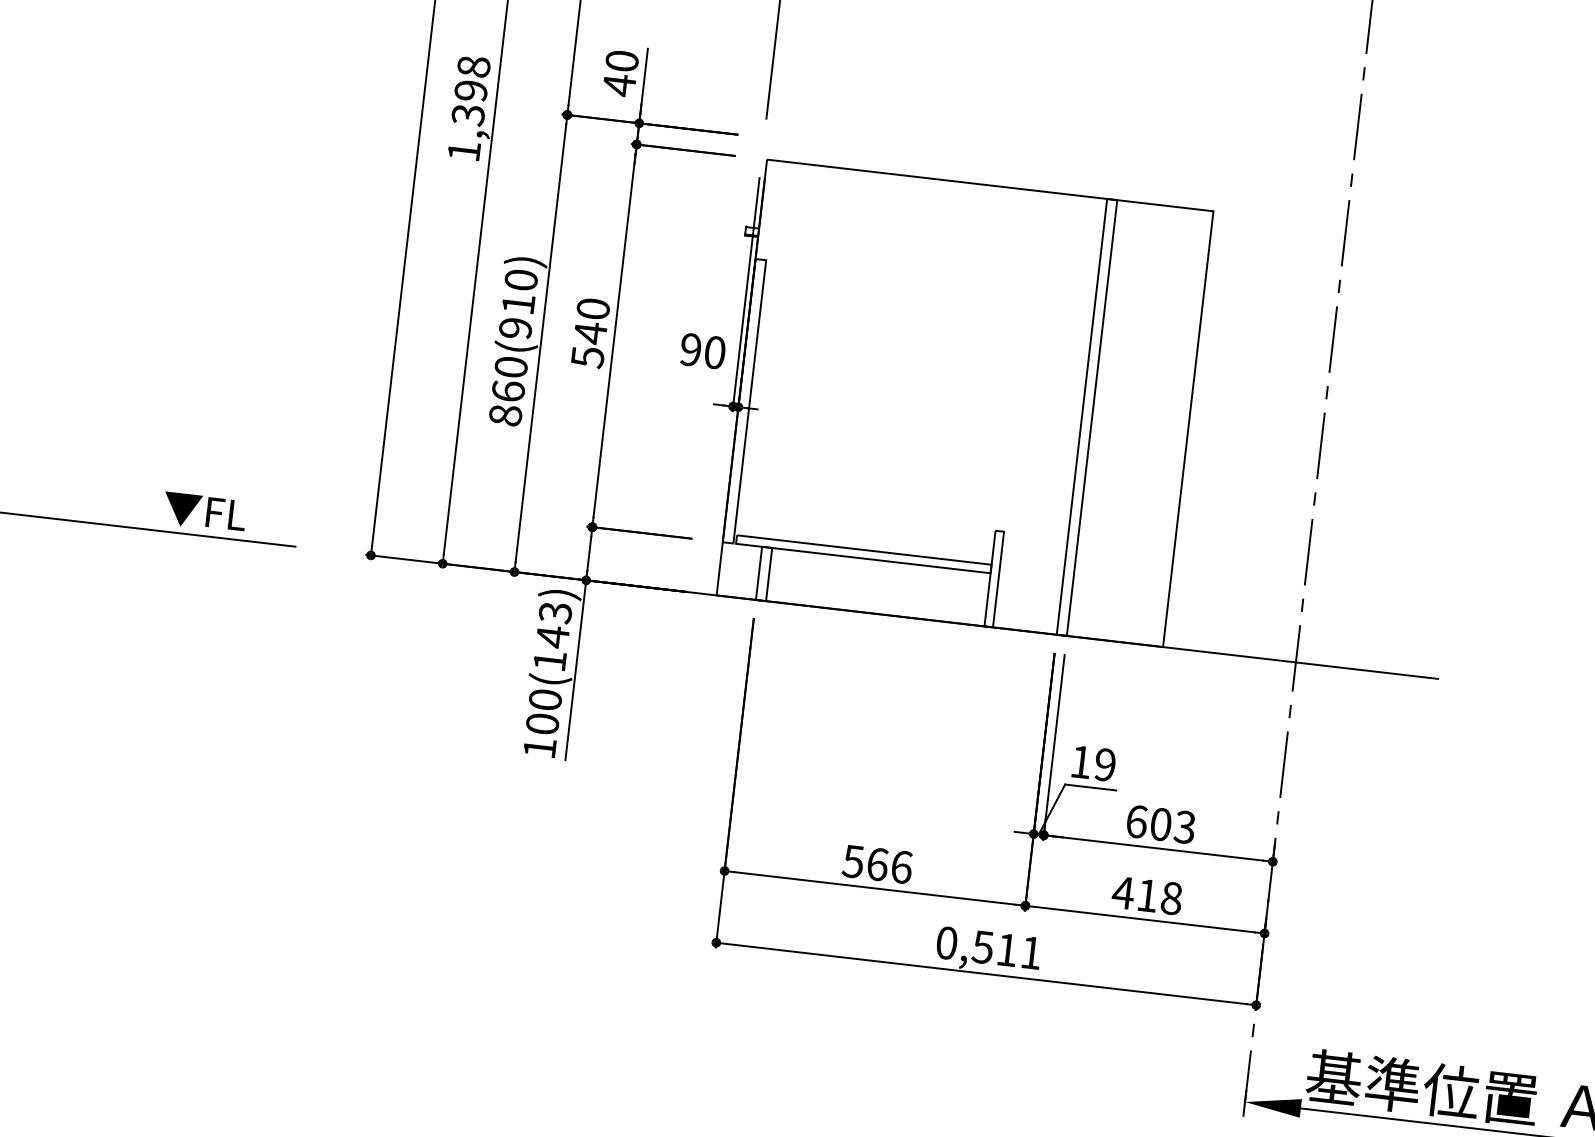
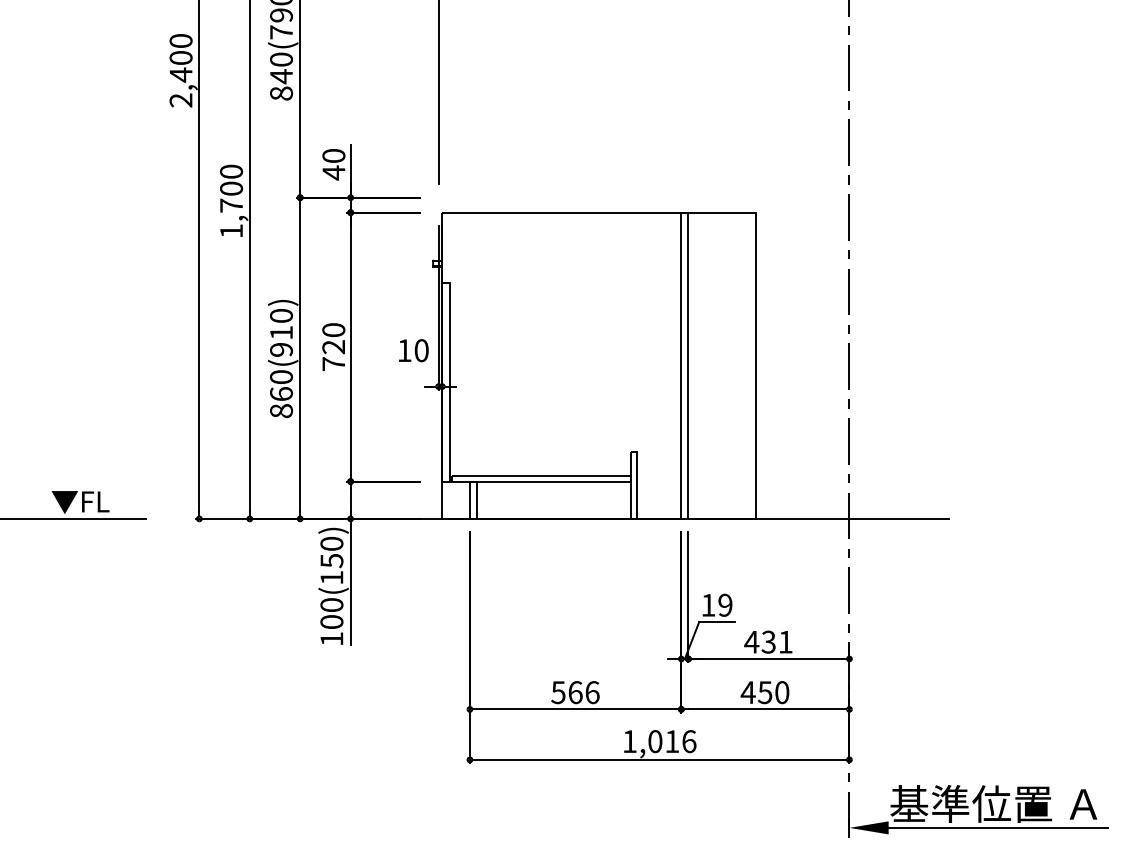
text: (471, 90) -> (231, 188), 1,398 -> 1,700
text: (588, 344) -> (333, 355), 540 -> 720
text: (690, 349) -> (404, 350), 90 -> 10
text: (553, 624) -> (331, 552), 100(143) -> 100(150)
text: (1160, 823) -> (768, 641), 603 -> 431
text: (1159, 896) -> (773, 692), 418 -> 450
text: (989, 947) -> (659, 741), 0,511 -> 1,016

